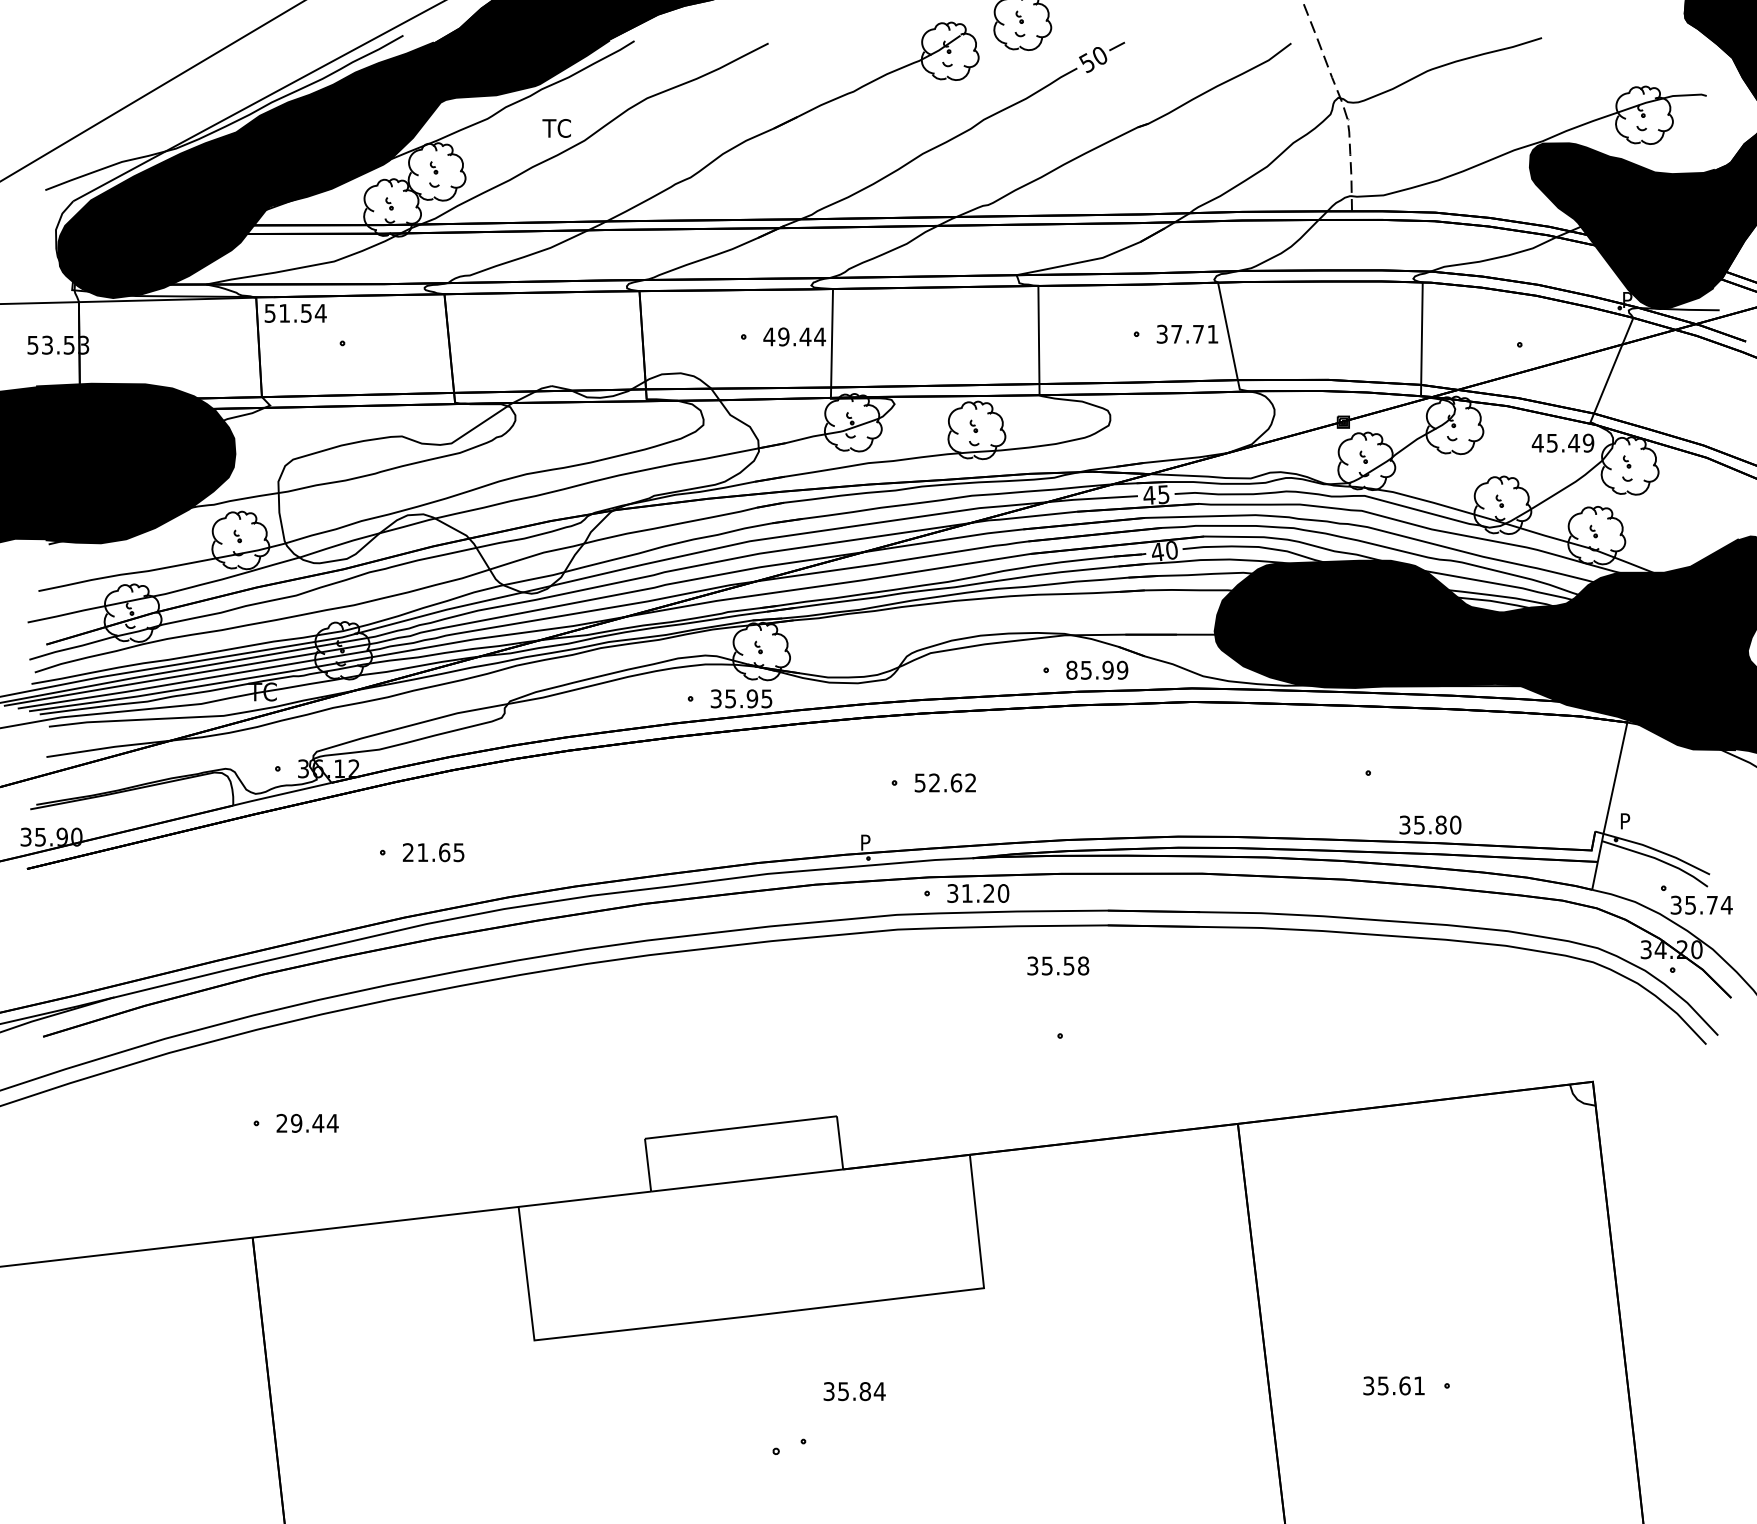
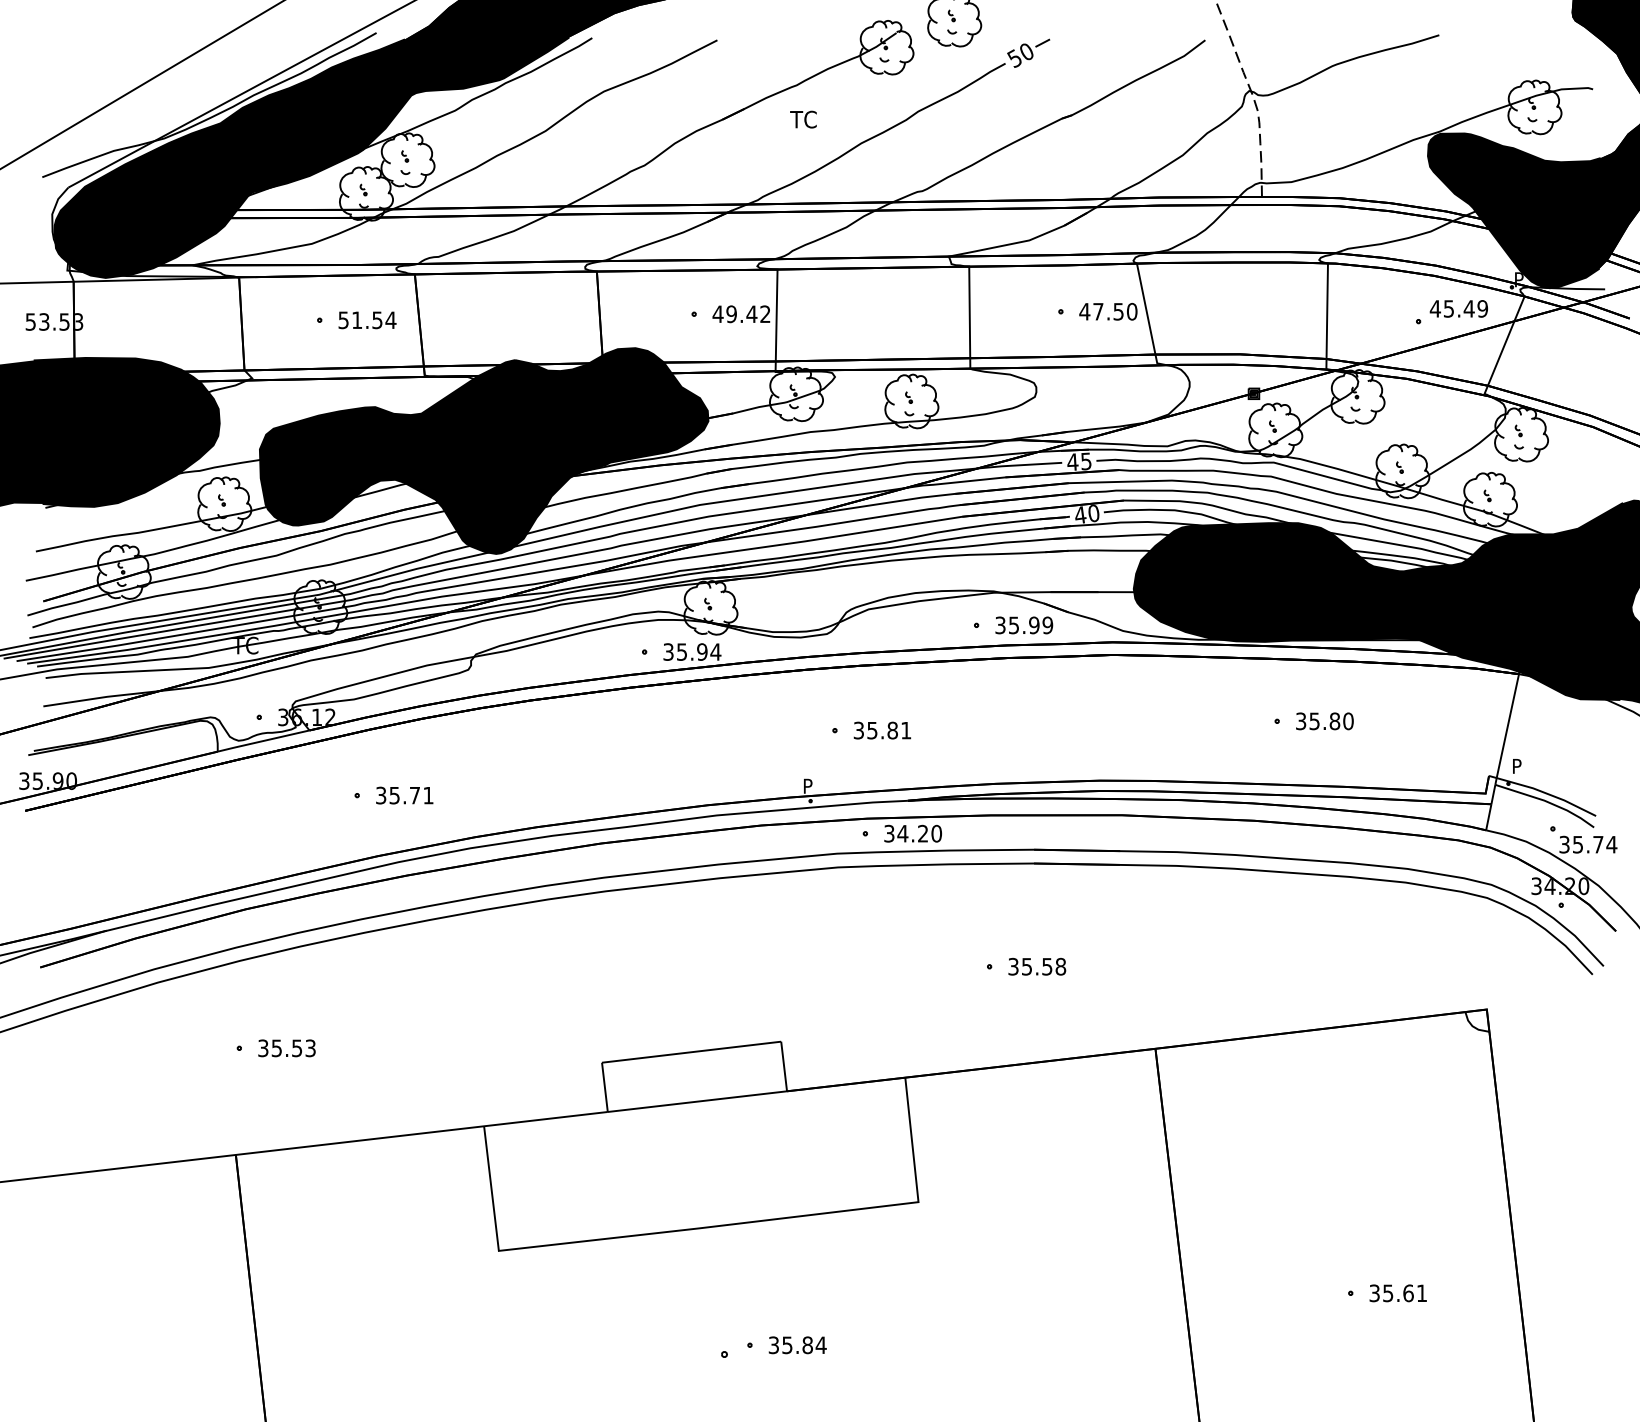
text: (556, 128) -> (803, 119), moved
text: (295, 313) -> (367, 320), moved
text: (1187, 333) -> (1108, 311), 37.71 -> 47.50
text: (820, 336) -> (765, 313), 49.44 -> 49.42
text: (1562, 442) -> (1458, 308), moved
fill: (518, 483) -> (483, 451), added
text: (1071, 669) -> (1000, 624), 85.99 -> 35.99
text: (766, 698) -> (715, 651), 35.95 -> 35.94
text: (945, 782) -> (882, 730), 52.62 -> 35.81
text: (1430, 824) -> (1324, 720), moved
text: (433, 852) -> (404, 795), 21.65 -> 35.71
text: (967, 893) -> (903, 833), 31.20 -> 34.20
text: (1058, 965) -> (1037, 966), moved
text: (307, 1122) -> (287, 1047), 29.44 -> 35.53
text: (1393, 1385) -> (1397, 1292), moved
text: (854, 1391) -> (797, 1345), moved

